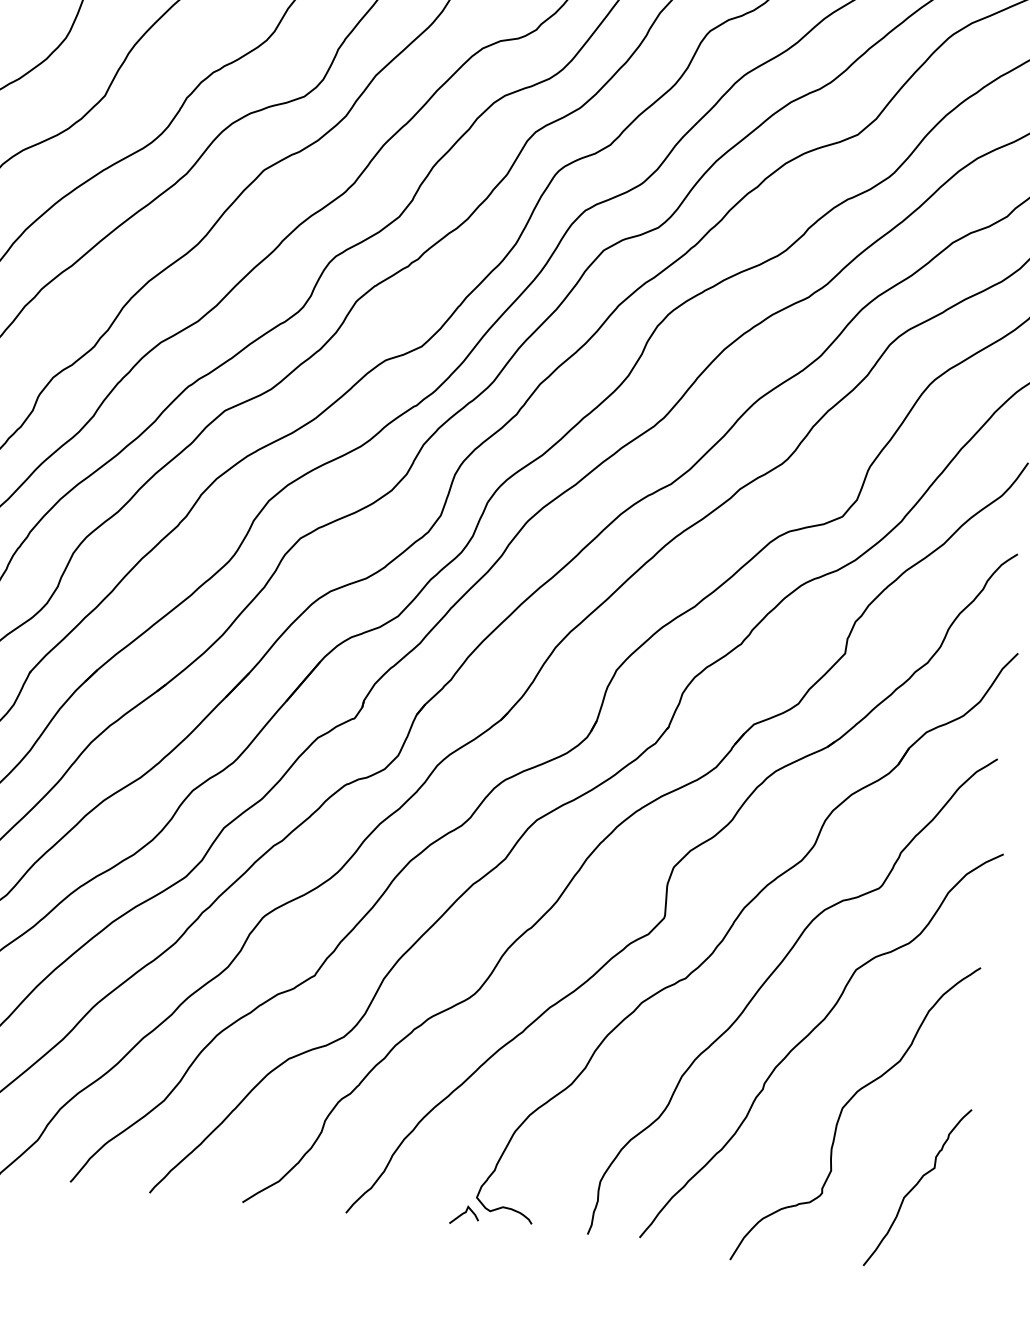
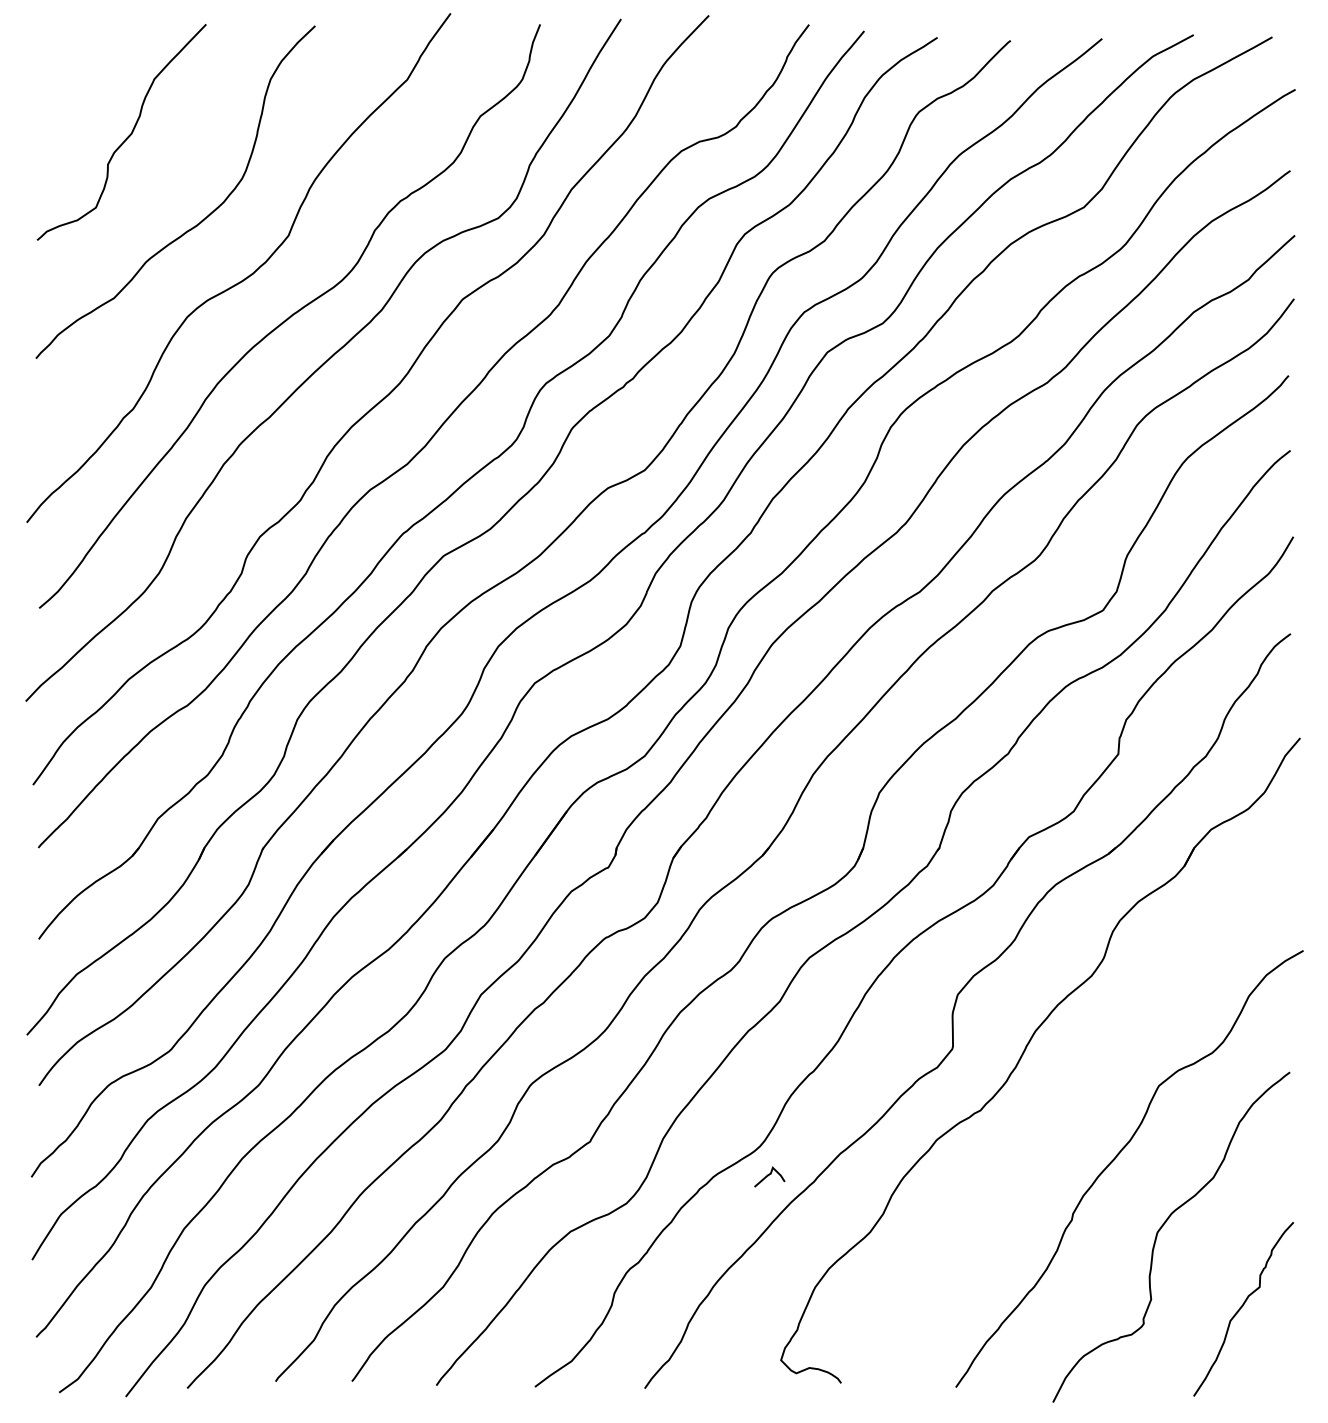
curve: (770, 977) -> (1069, 1101), removed
curve: (464, 1213) -> (769, 1175), moved

